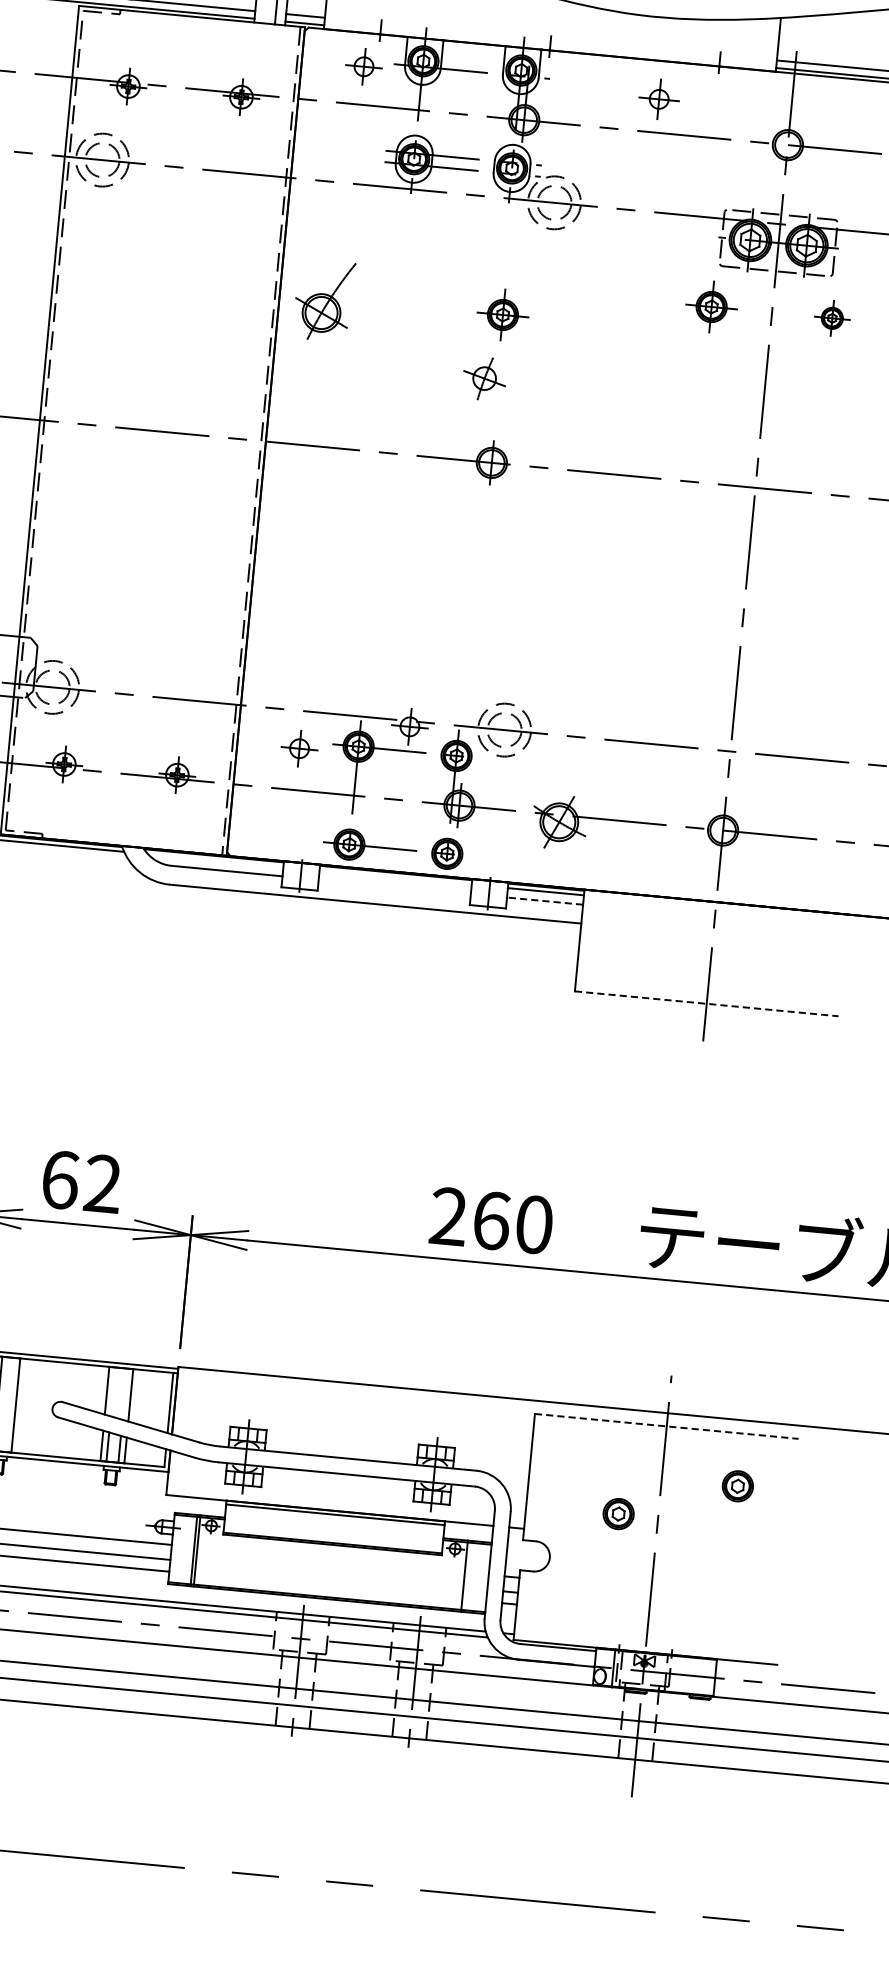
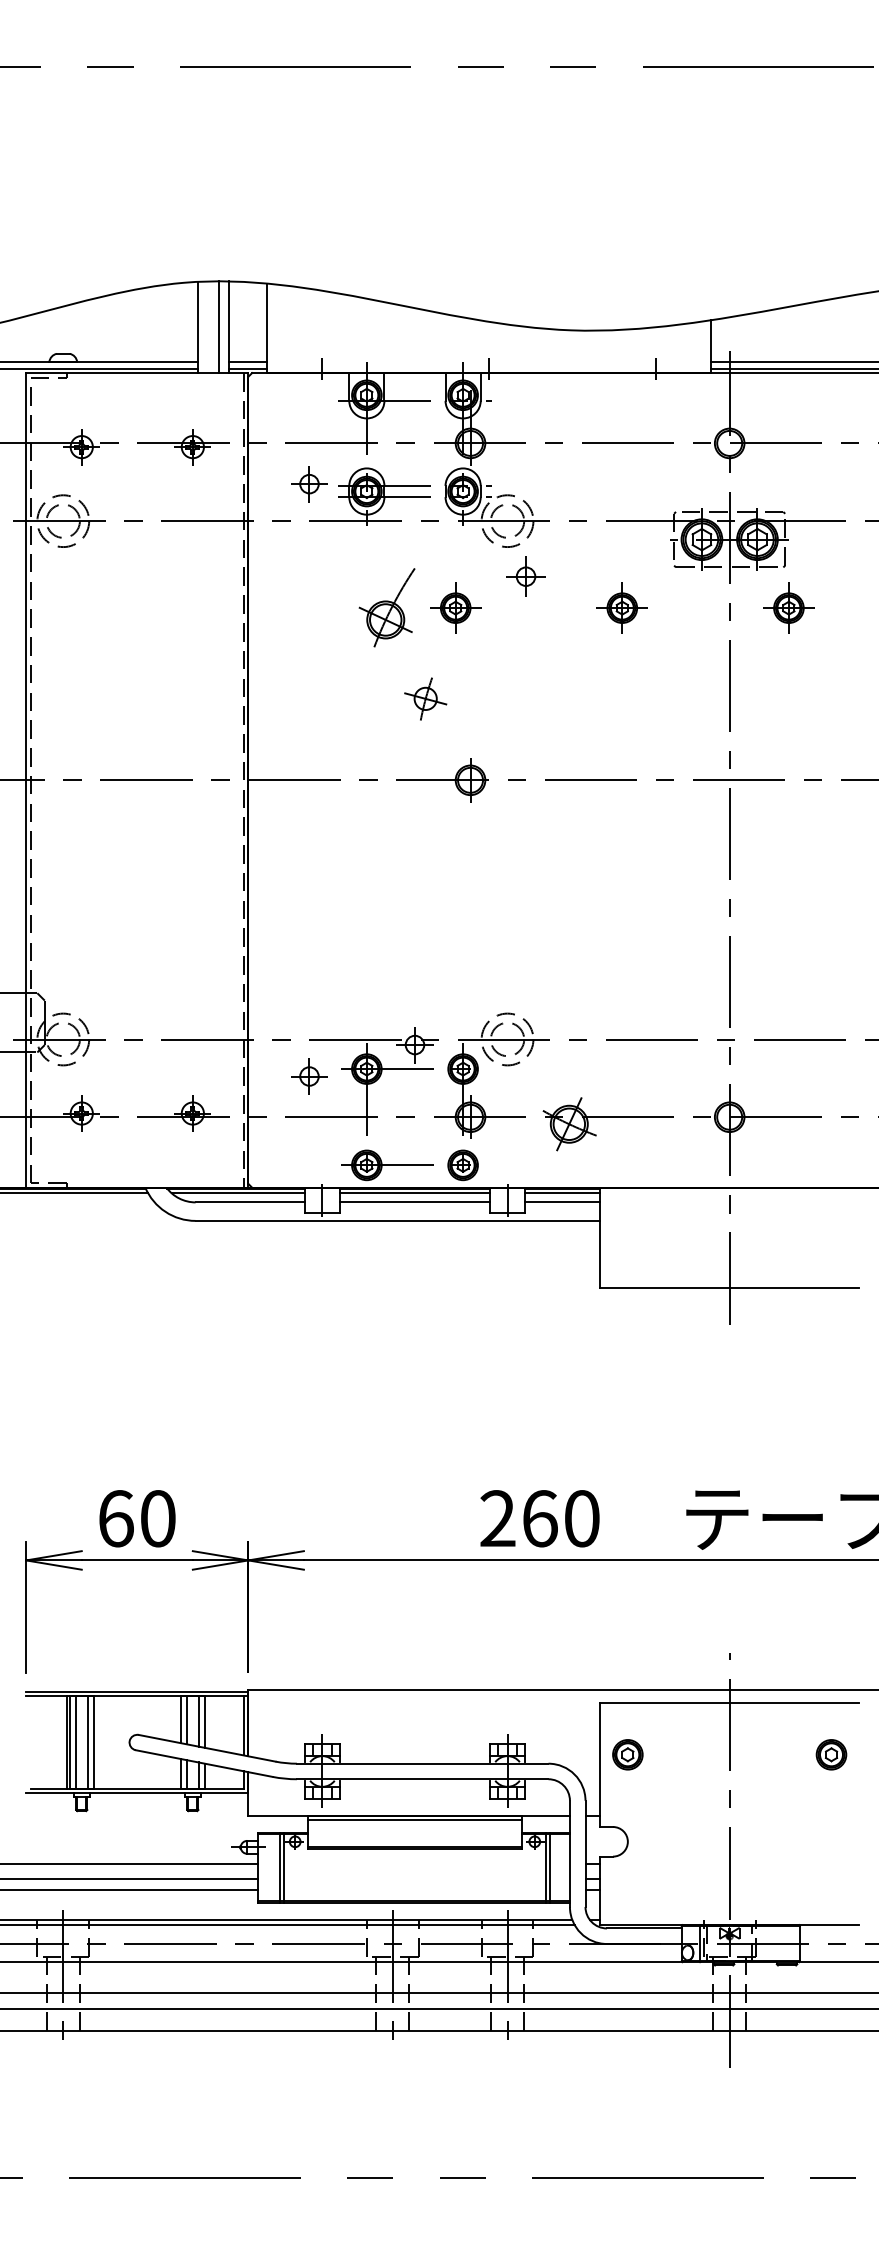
part: (364, 67) -> (309, 484), moved
part: (658, 99) -> (525, 576), moved
part: (323, 300) -> (386, 607), moved
part: (710, 306) -> (621, 607), moved
part: (502, 314) -> (455, 607), moved
part: (831, 317) -> (788, 607), size x1.43
part: (484, 378) -> (425, 698), moved
line: (215, 860) -> (237, 1193), added
line: (395, 877) -> (414, 1193), added
line: (394, 886) -> (414, 1202), added
line: (544, 901) -> (562, 1202), dashed -> solid
line: (706, 1003) -> (729, 1287), dashed -> solid
text: (102, 1183) -> (157, 1518), 62 -> 60
line: (112, 1392) -> (186, 1720), added
line: (124, 1394) -> (198, 1721), added
line: (9, 1404) -> (87, 1742), added
line: (666, 1425) -> (729, 1702), dashed -> solid
part: (737, 1486) -> (831, 1754), moved
part: (618, 1513) -> (627, 1754), moved
line: (467, 1576) -> (549, 1867), added

